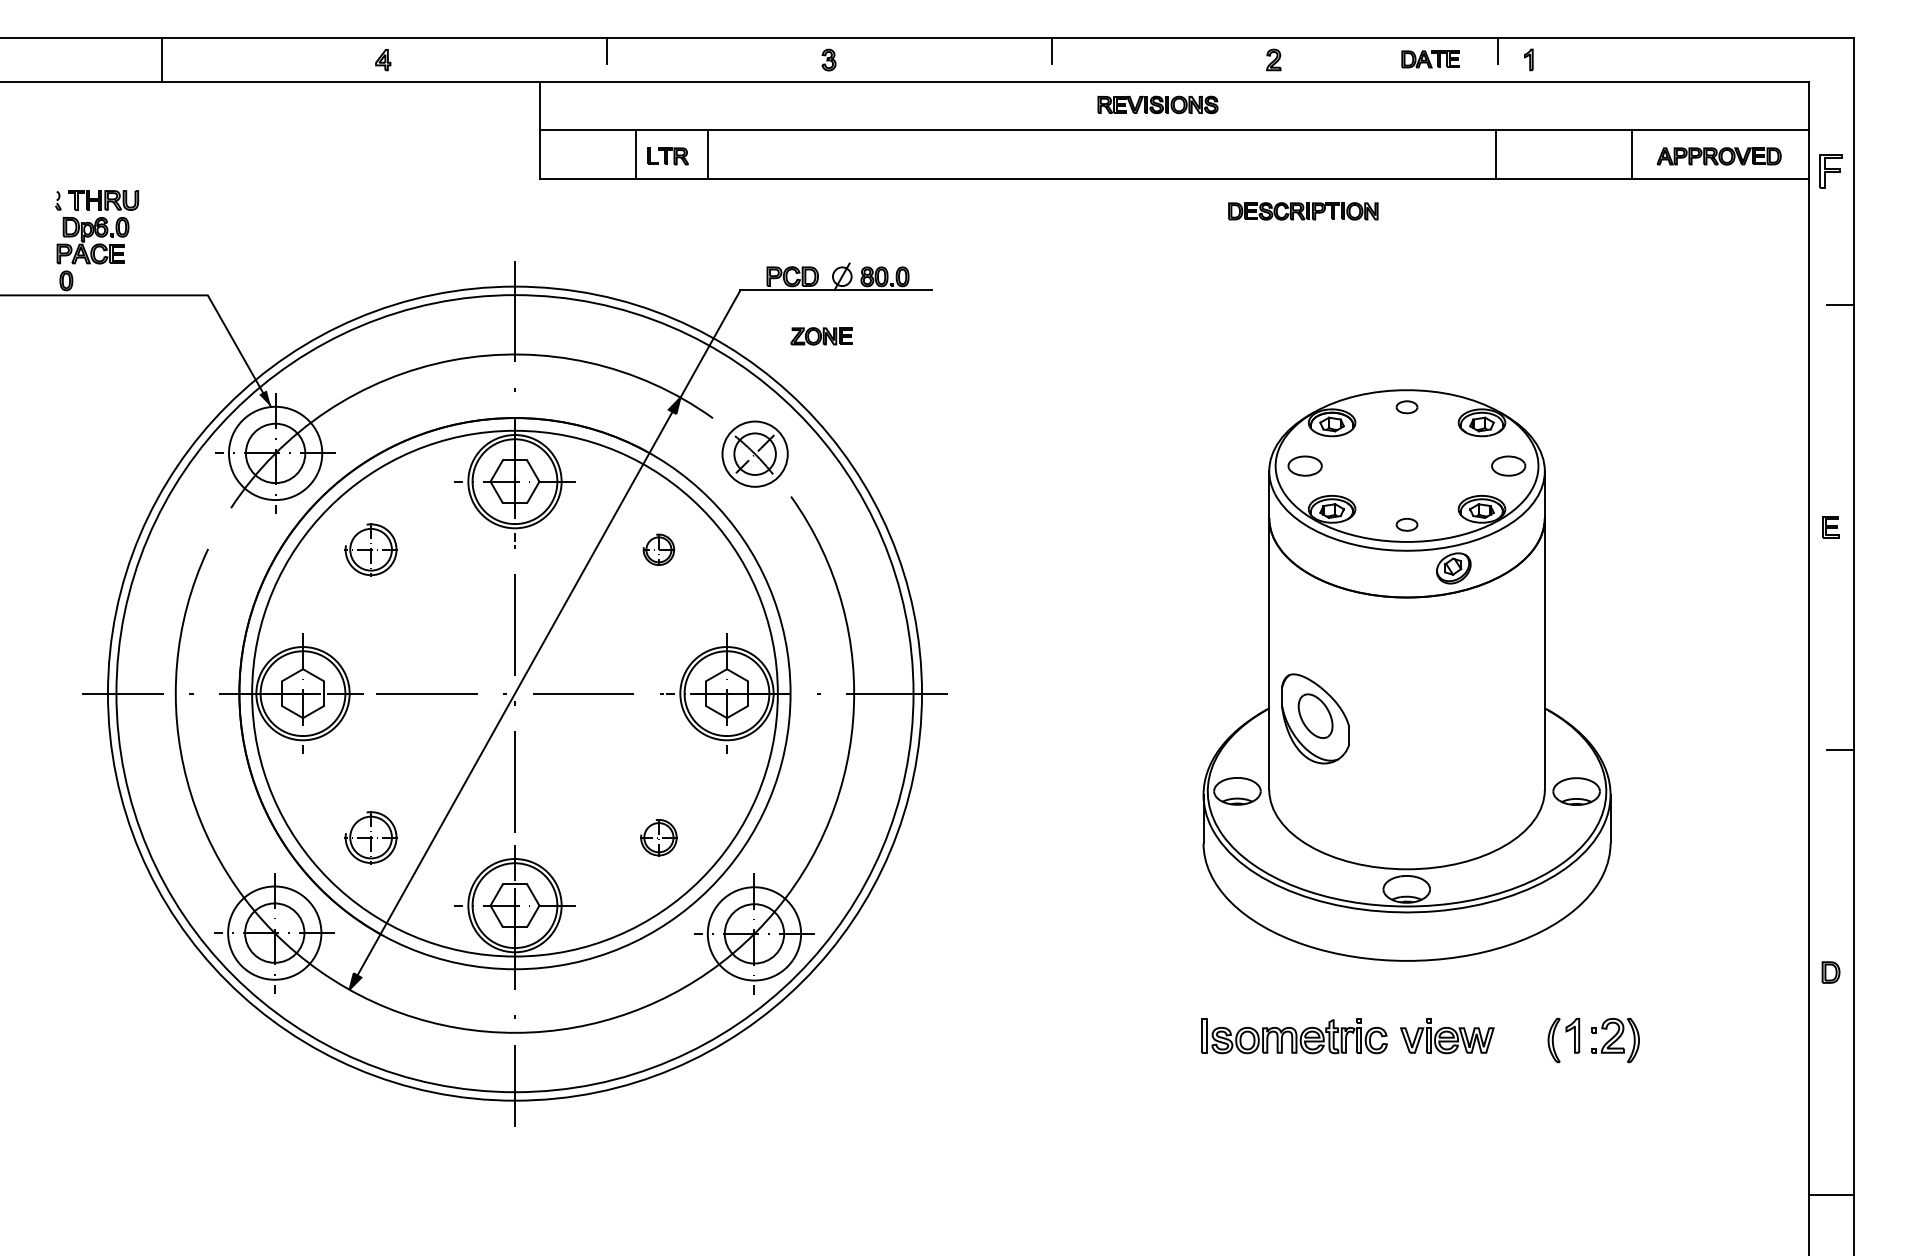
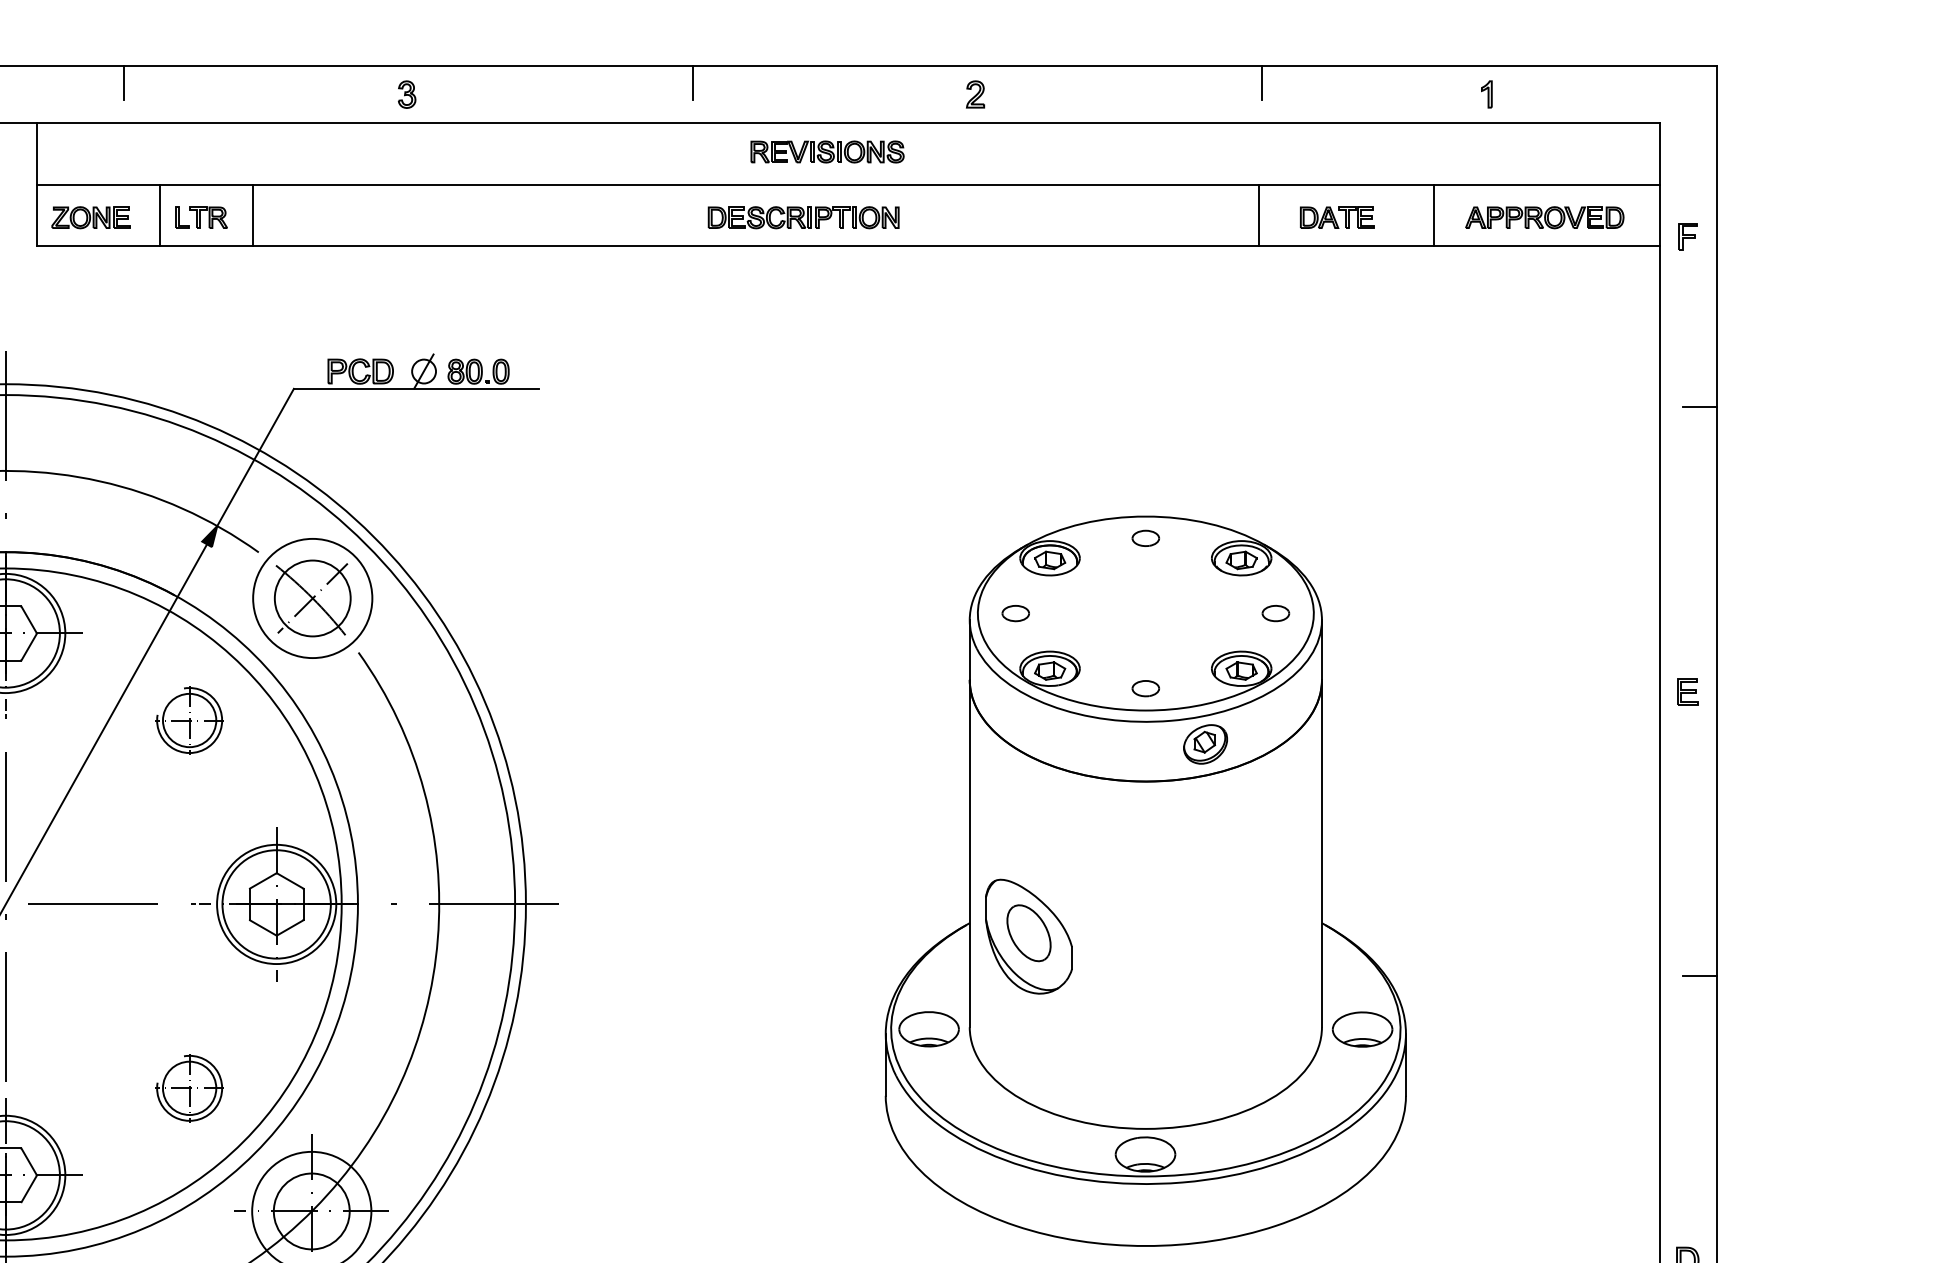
part: (1430, 59) -> (1336, 217), moved
part: (1528, 59) -> (1486, 93), moved
part: (1830, 171) -> (1687, 237), size x0.62
part: (1303, 211) -> (803, 217), moved
part: (821, 336) -> (90, 217), moved
part: (754, 453) -> (311, 597), size x1.43
part: (1305, 465) -> (1016, 612), size x0.62
part: (1508, 465) -> (1275, 612), size x0.62
part: (658, 549) -> (189, 720), size x1.67
part: (658, 837) -> (189, 1088), size x1.43

